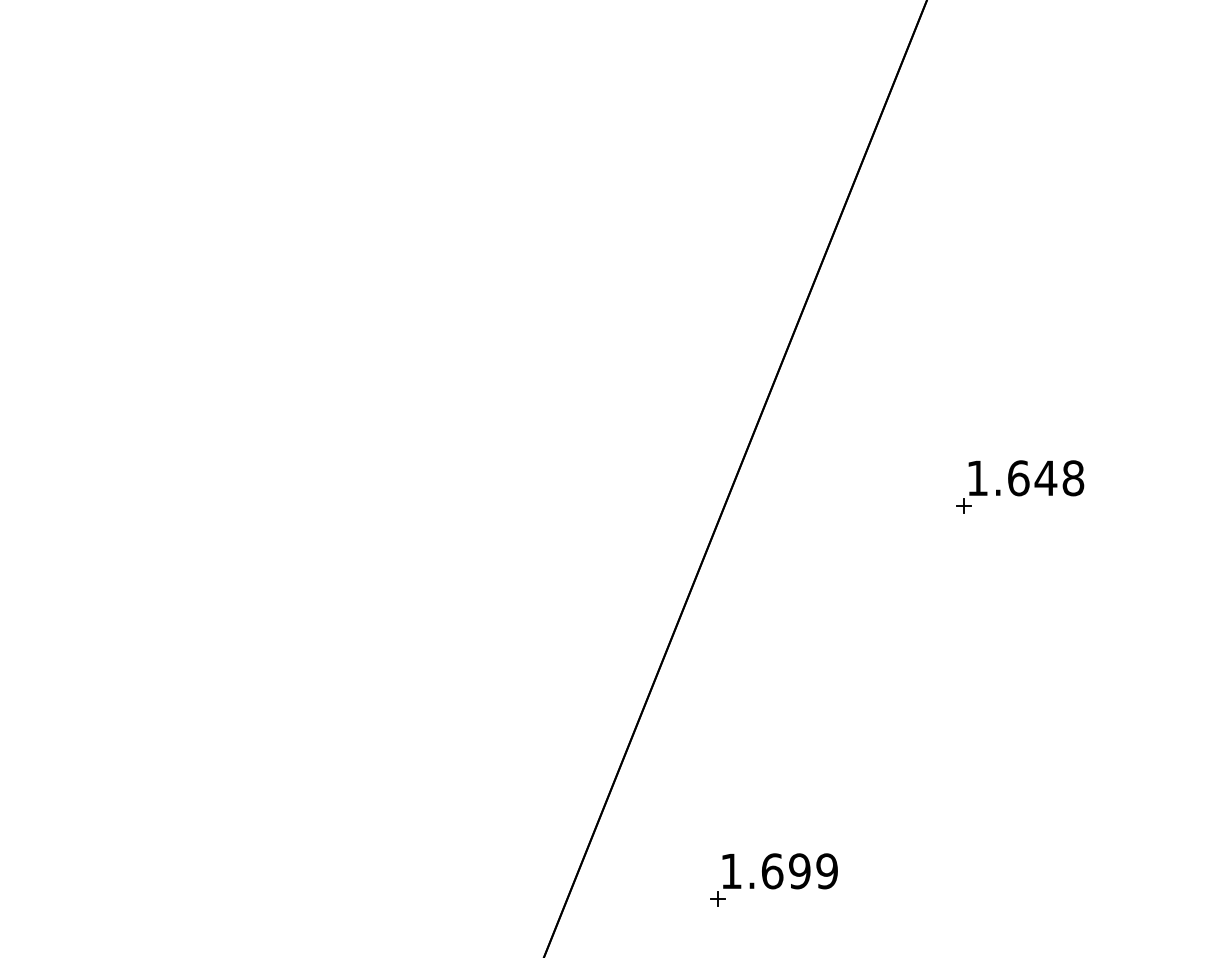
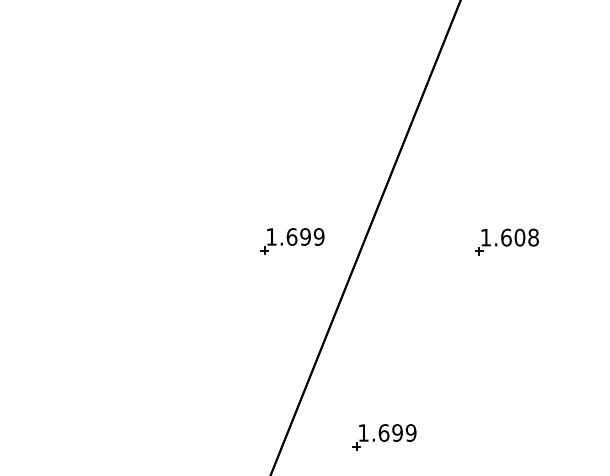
text: (1045, 477) -> (519, 237), 1.648 -> 1.608
part: (588, 486) -> (292, 241), added

